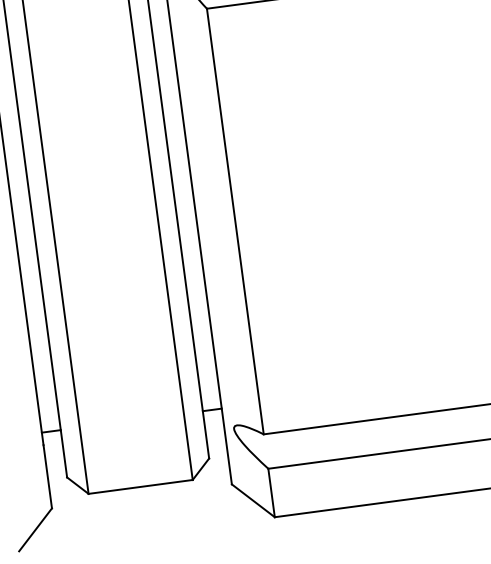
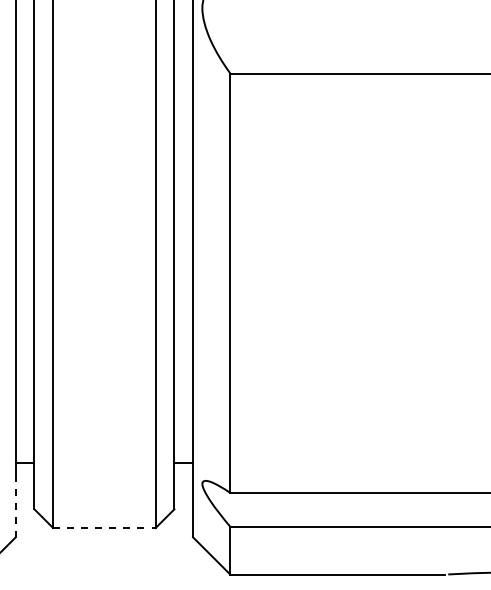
line: (47, 477) -> (15, 506), solid -> dashed
line: (140, 486) -> (104, 527), solid -> dashed

